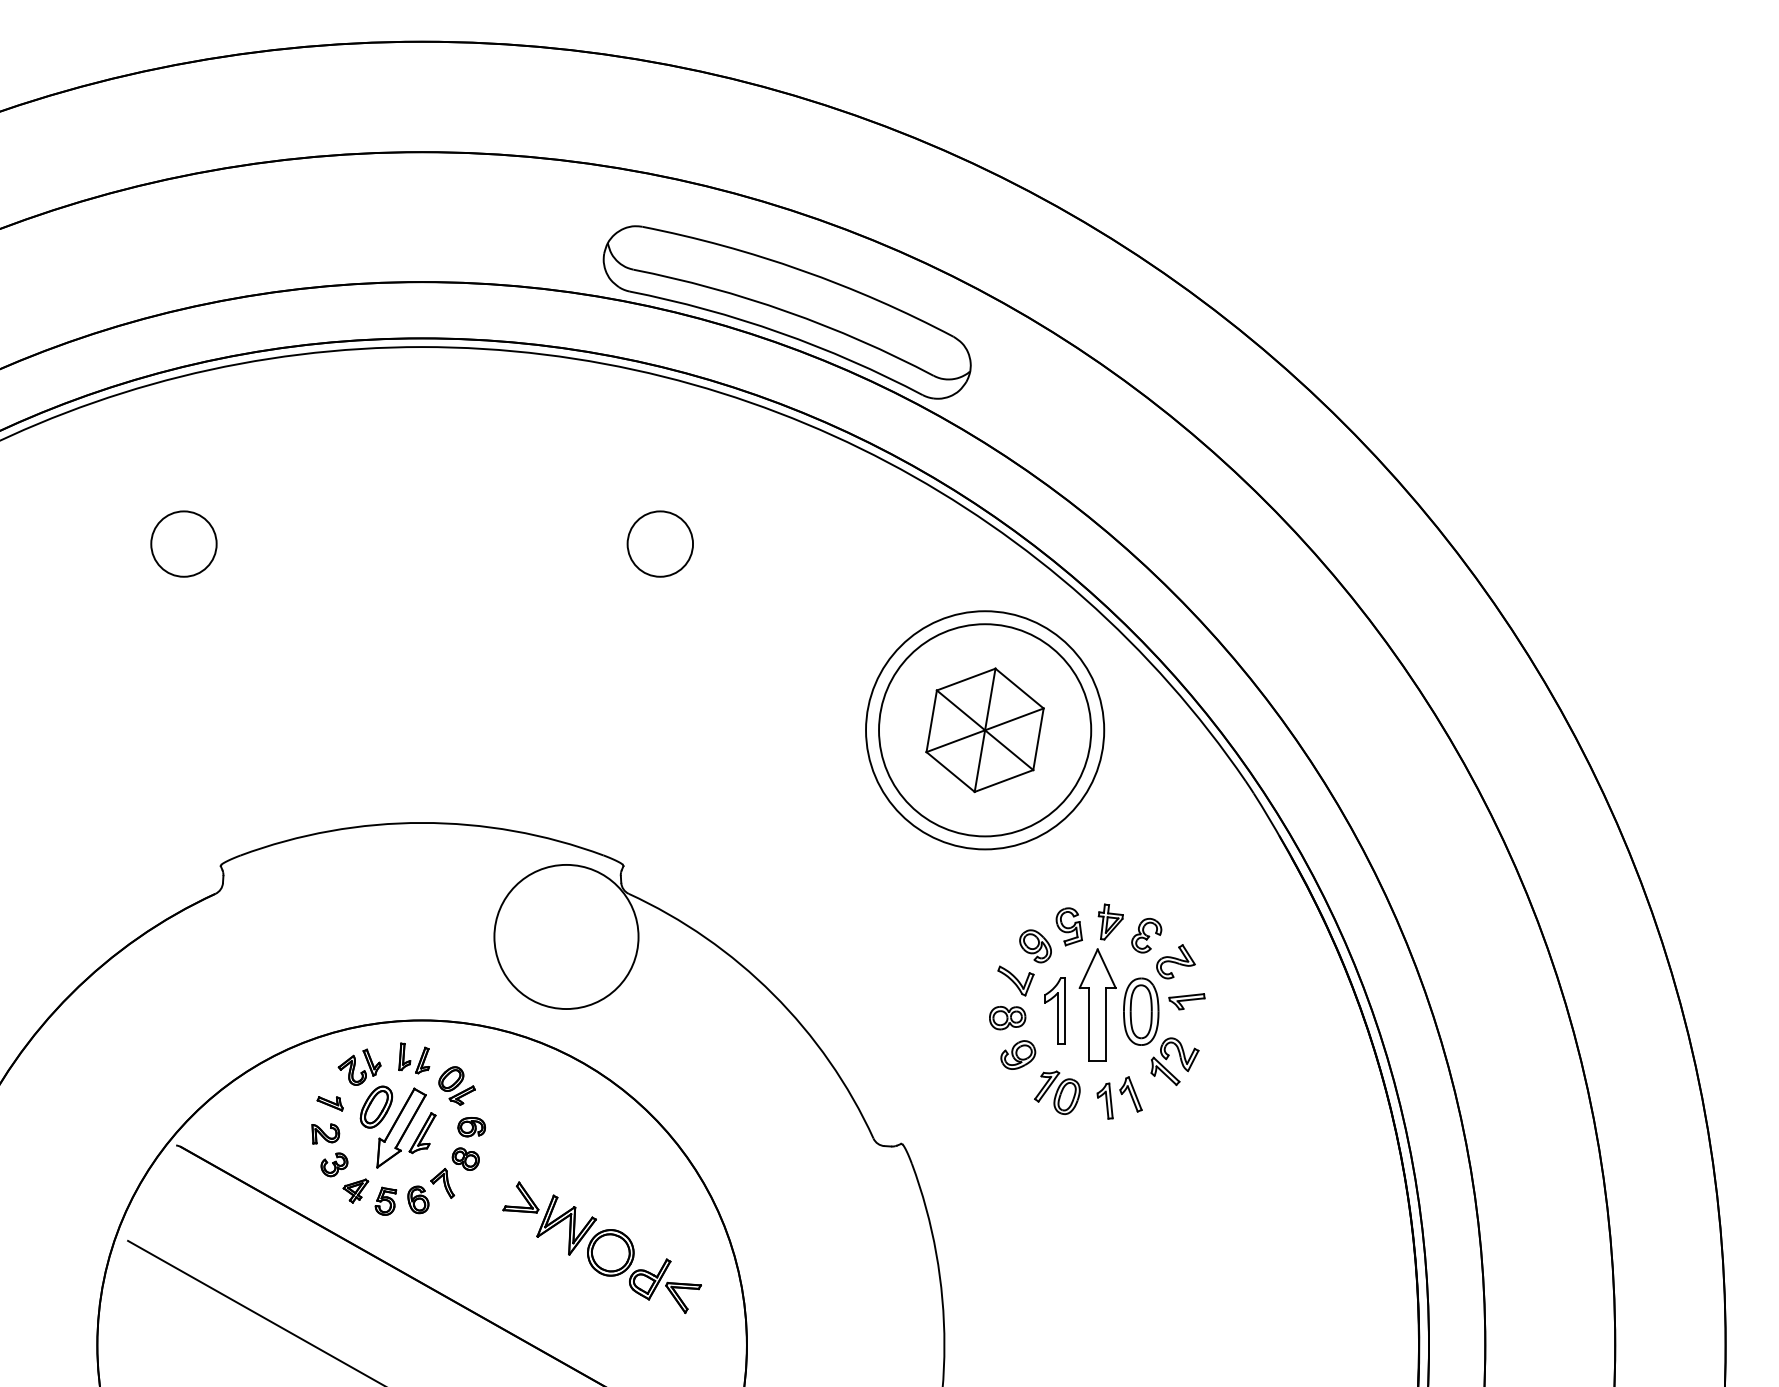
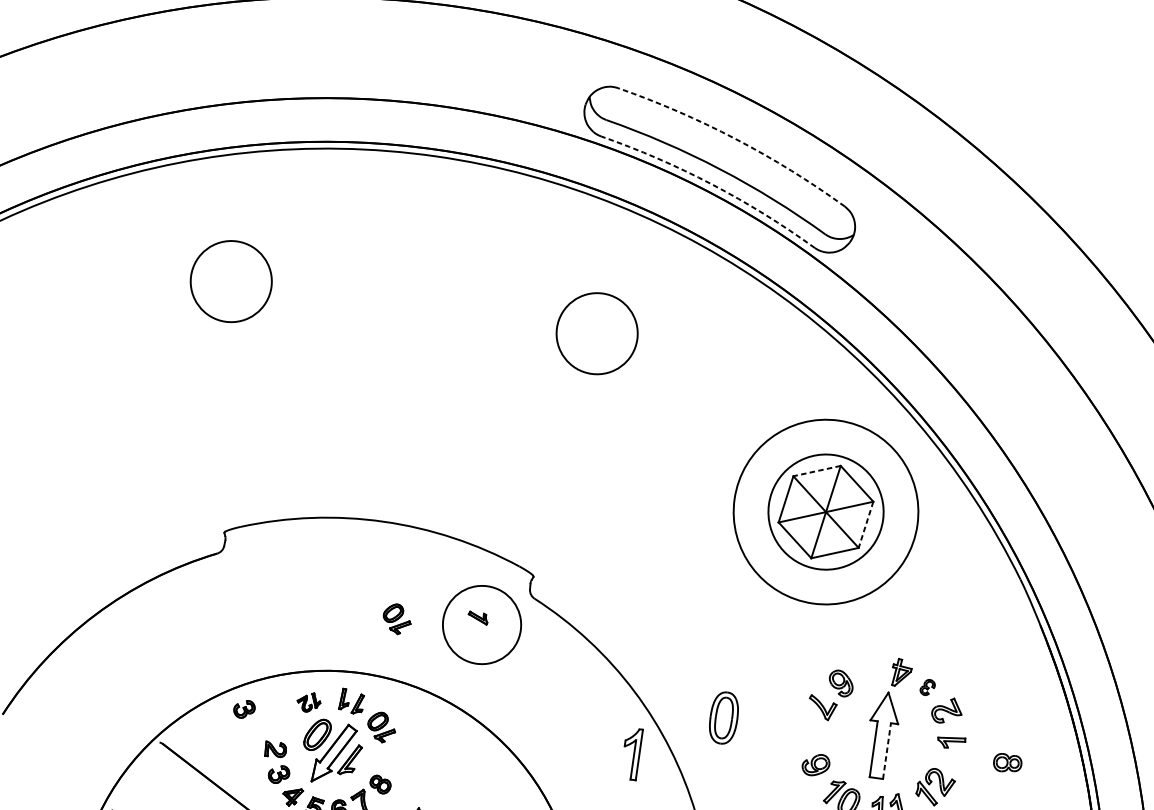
arc: (802, 270) -> (736, 139), solid -> dashed
arc: (780, 332) -> (712, 184), solid -> dashed
circle: (183, 543) -> (231, 281), size x1.6
circle: (659, 543) -> (596, 333), size x1.6
line: (965, 679) -> (816, 470), solid -> dashed
circle: (985, 730) -> (826, 512), size x0.7
line: (1038, 739) -> (866, 524), solid -> dashed
part: (1068, 926) -> (868, 671), removed
part: (1146, 935) -> (927, 687), size x0.6
circle: (566, 936) -> (482, 624), size x0.7
part: (456, 944) -> (396, 618), added
part: (1054, 1010) -> (631, 753), moved
part: (1141, 1011) -> (724, 717), moved
part: (1007, 1018) -> (1007, 763), moved
line: (1106, 1023) -> (887, 750), solid -> dashed
part: (359, 1066) -> (308, 701), size x0.7
part: (278, 1087) -> (244, 709), added
part: (329, 1103) -> (477, 617), moved
part: (471, 1127) -> (388, 760), removed

